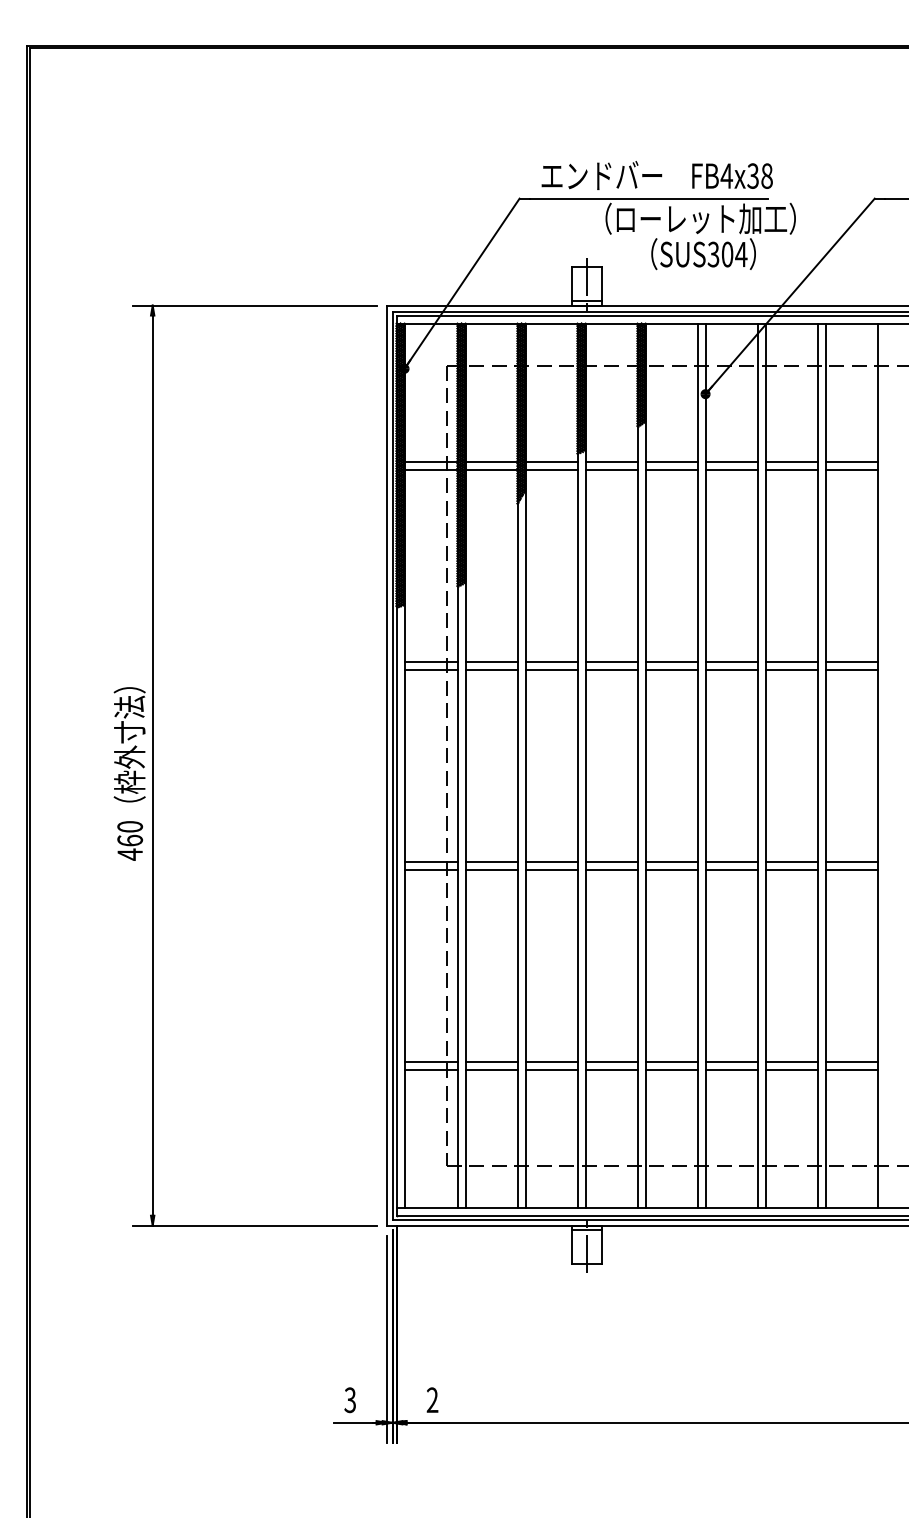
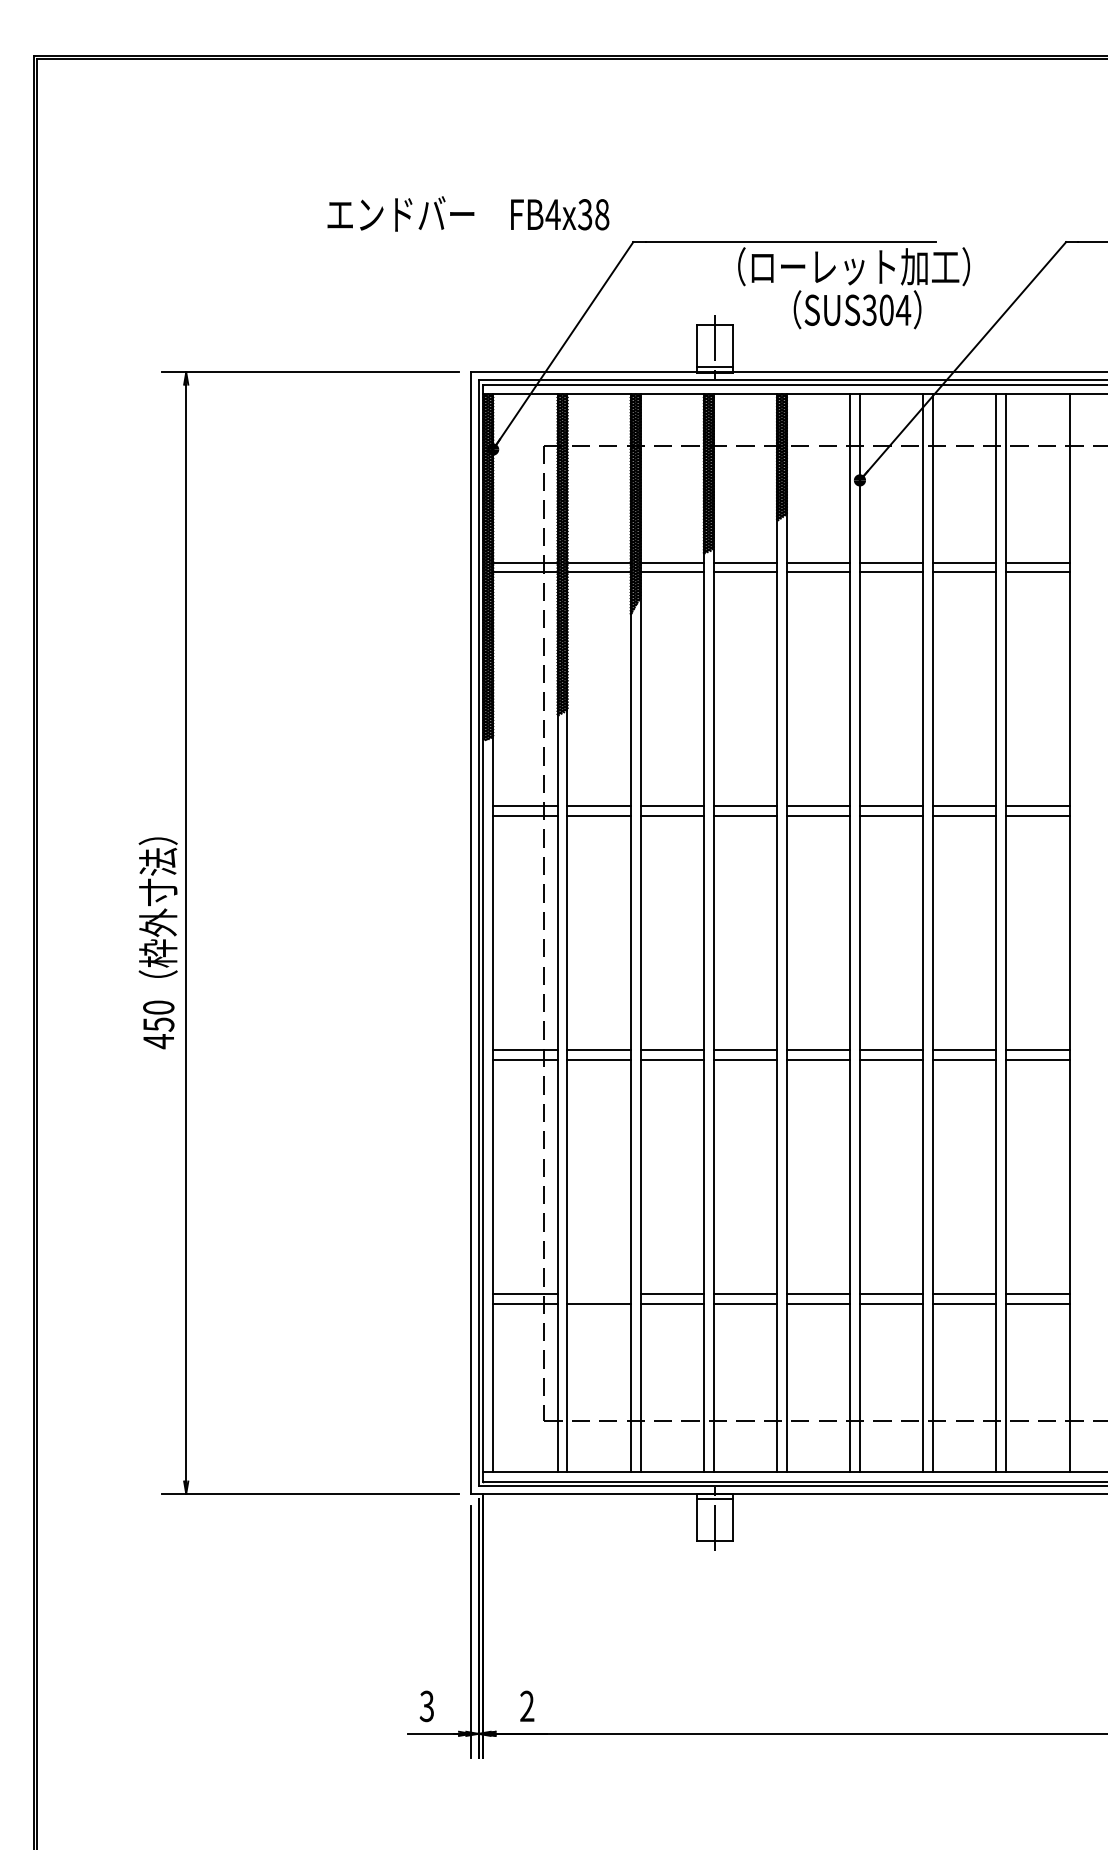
text: (656, 175) -> (467, 213), moved
text: (130, 840) -> (159, 1024), 460 -> 450
line: (491, 1061) -> (599, 1293), removed

